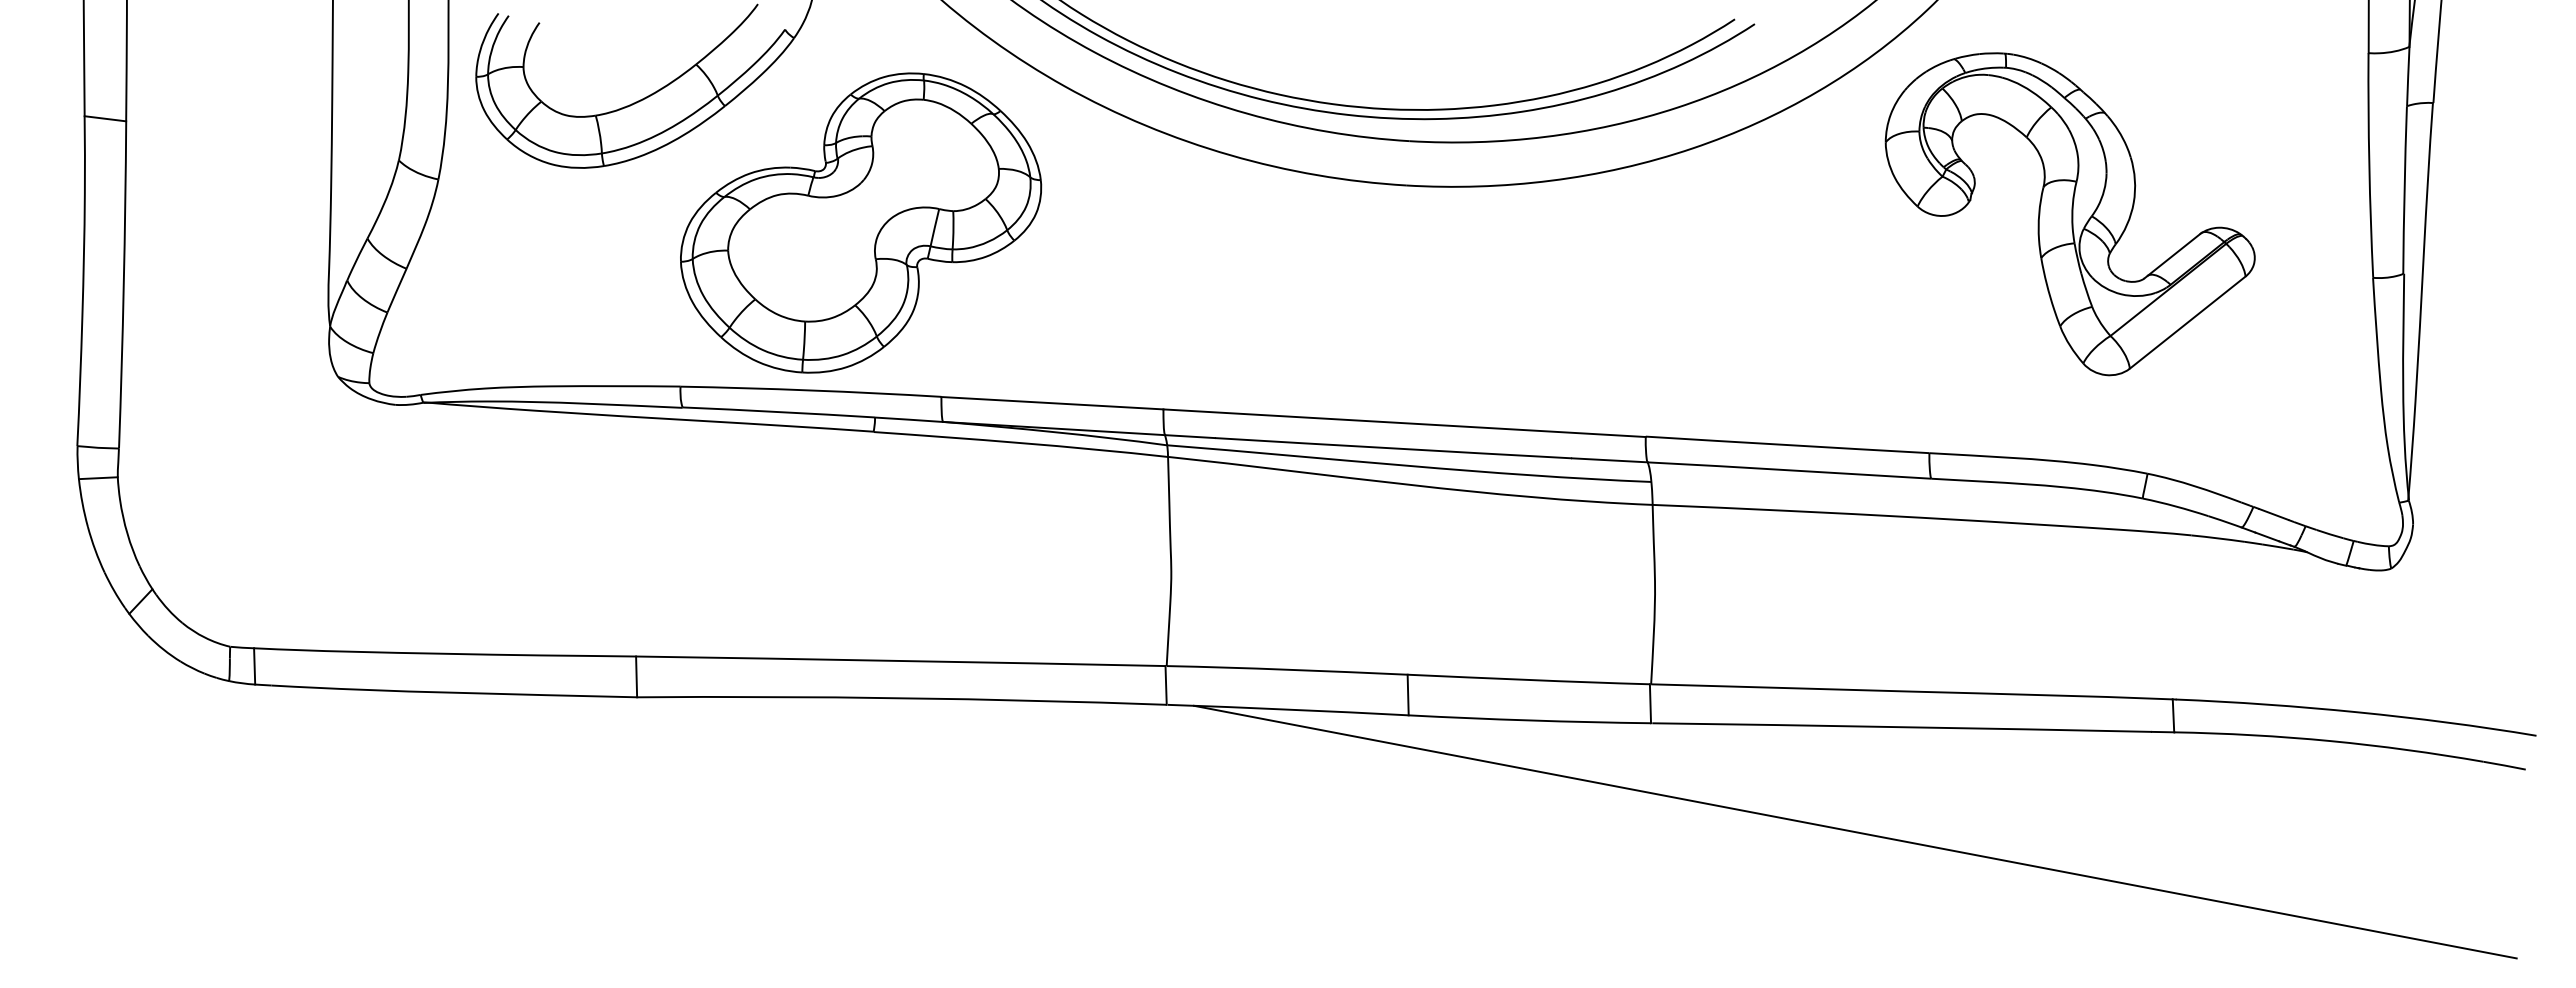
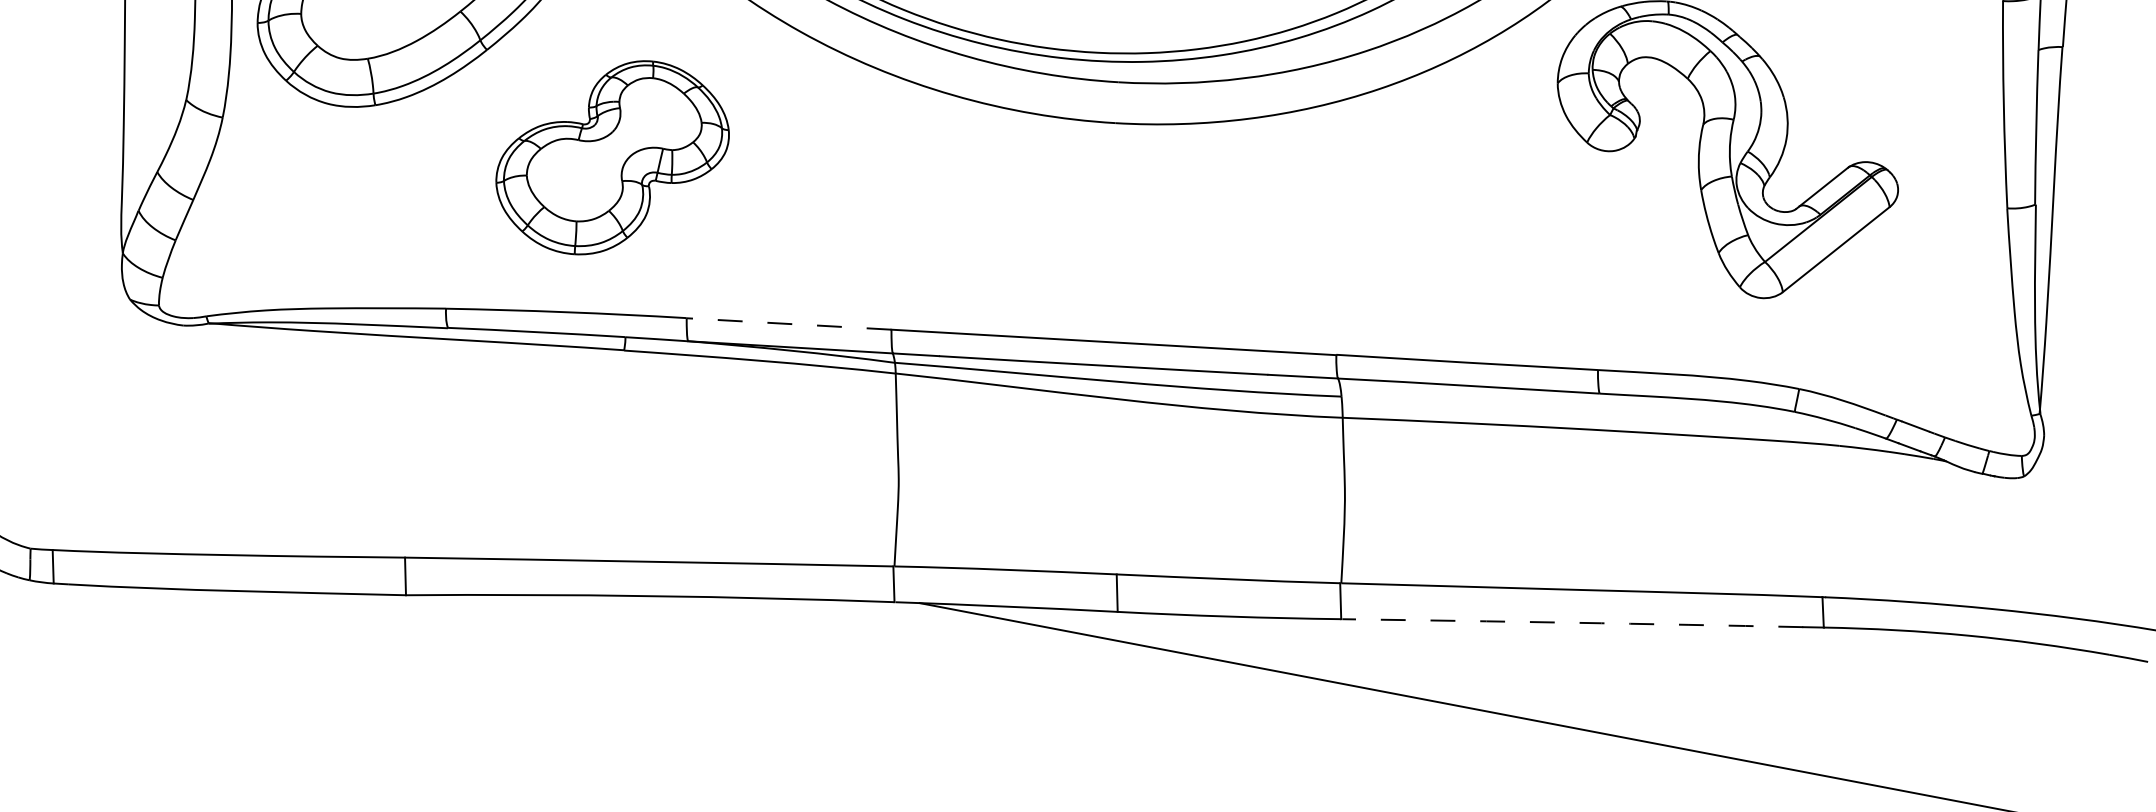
part: (861, 222) -> (612, 157), size x0.7
line: (1051, 403) -> (788, 324), solid -> dashed
arc: (1902, 727) -> (1573, 623), solid -> dashed

